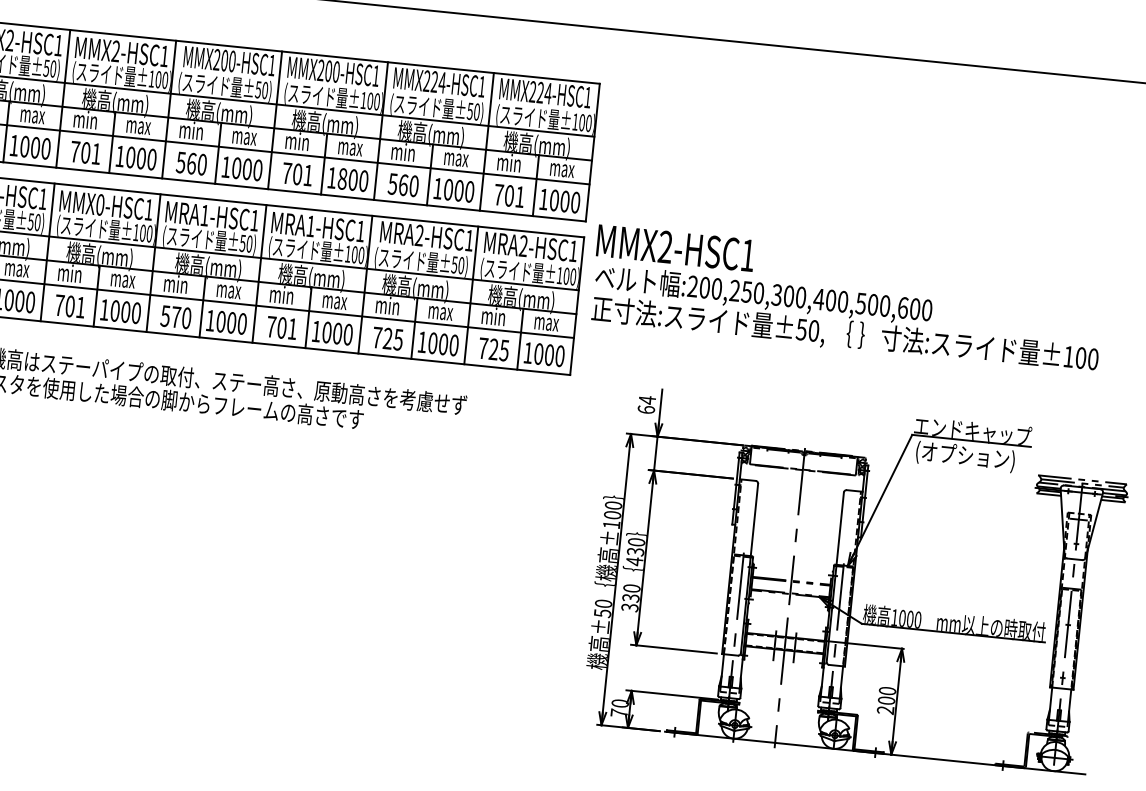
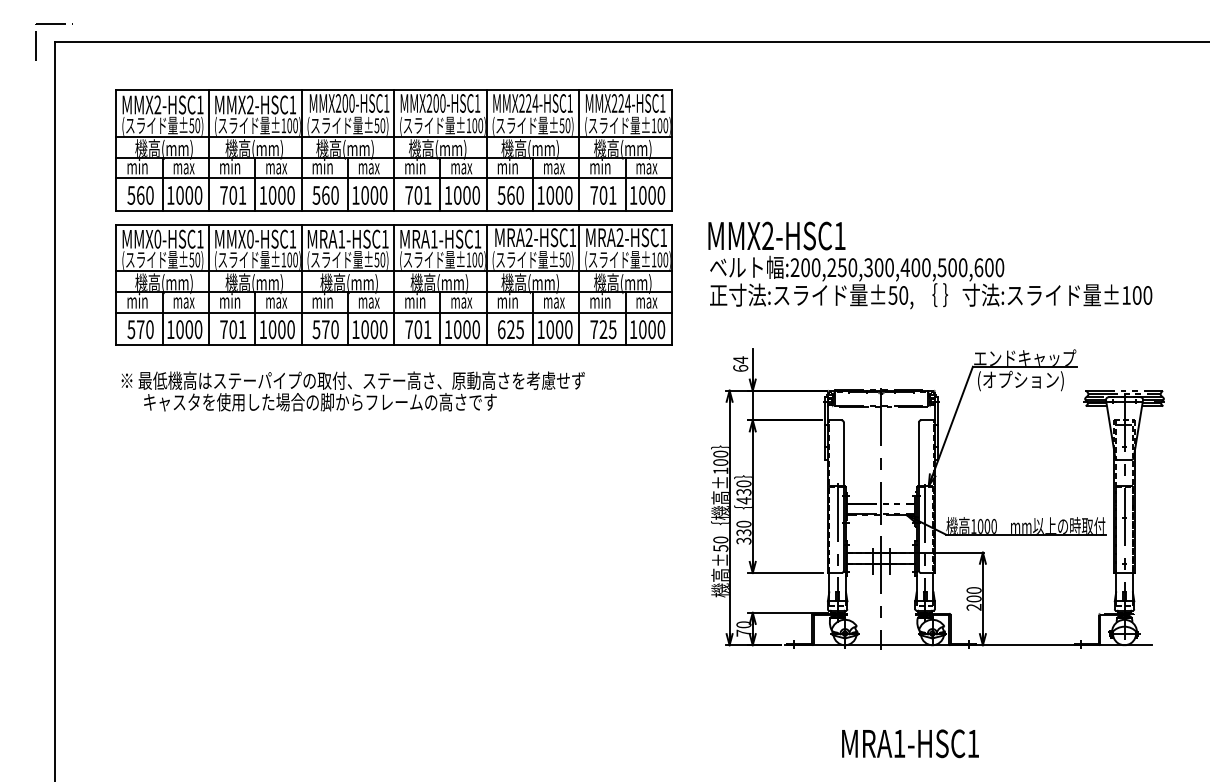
text: (342, 179) -> (457, 195), 1800 -> 1000
text: (848, 299) -> (930, 265), moved
text: (377, 337) -> (501, 329), 725 -> 625

